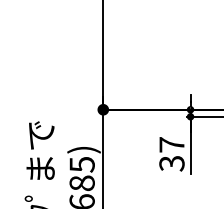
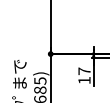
text: (171, 163) -> (84, 80), 37 -> 17

